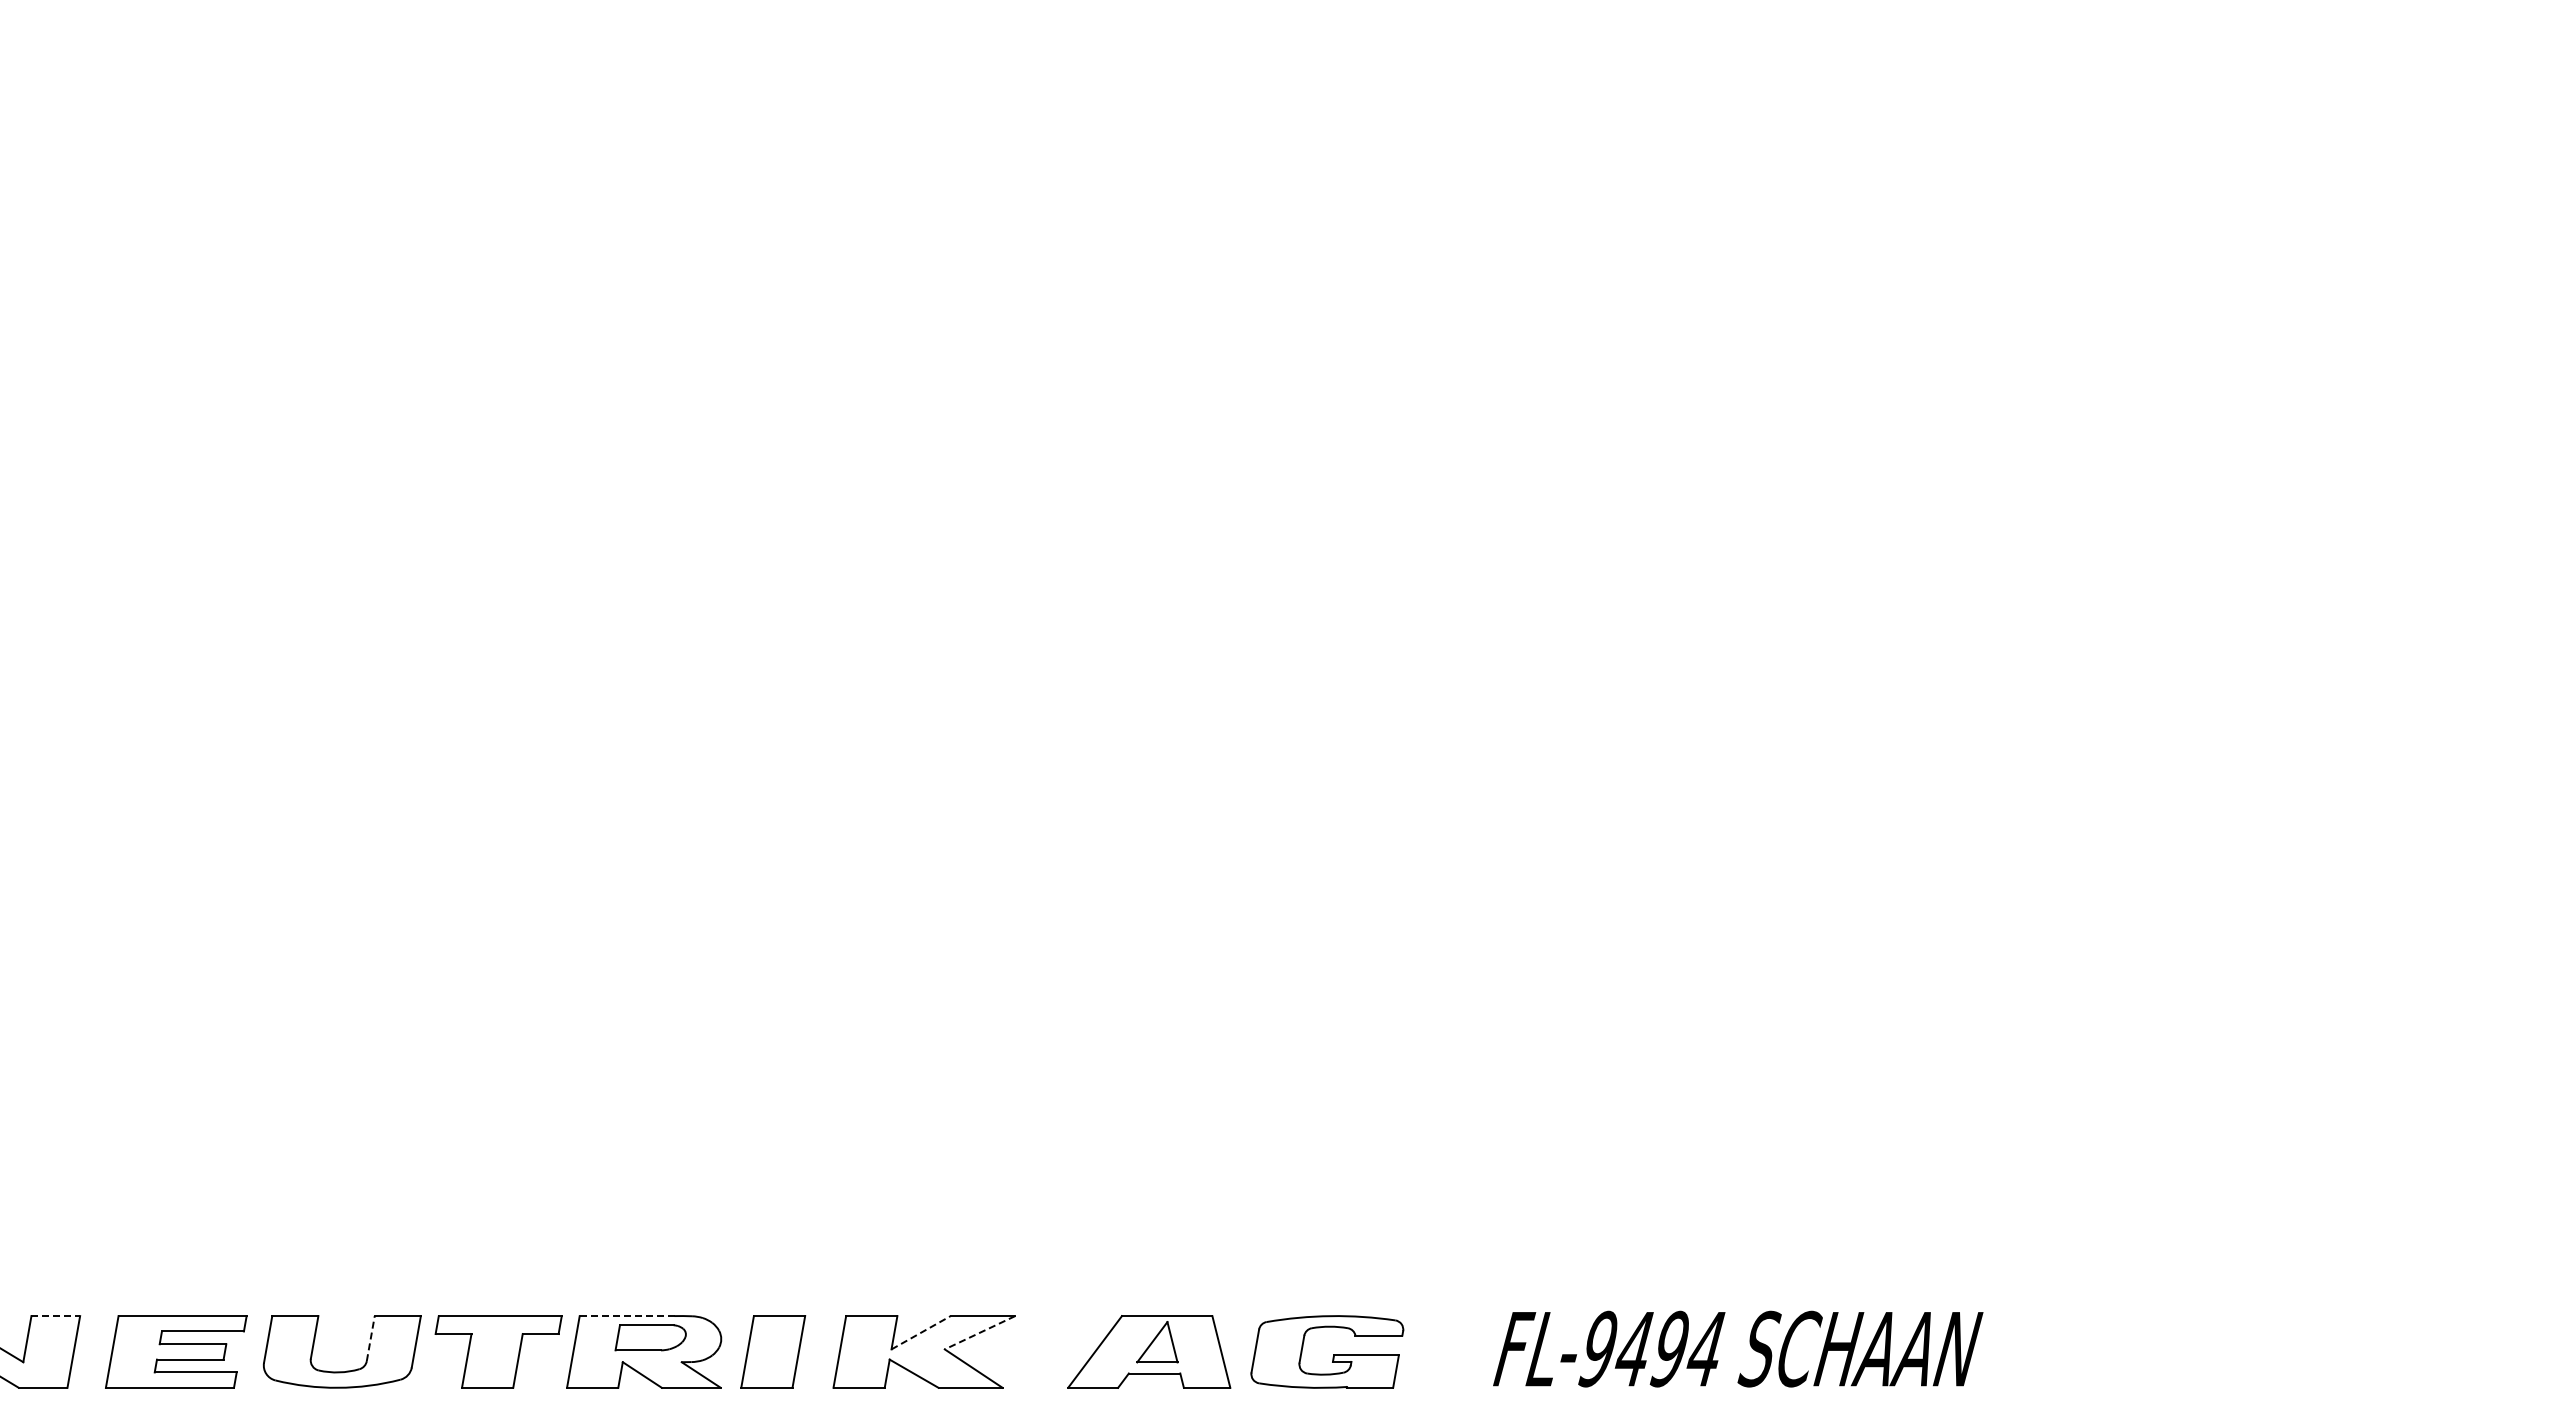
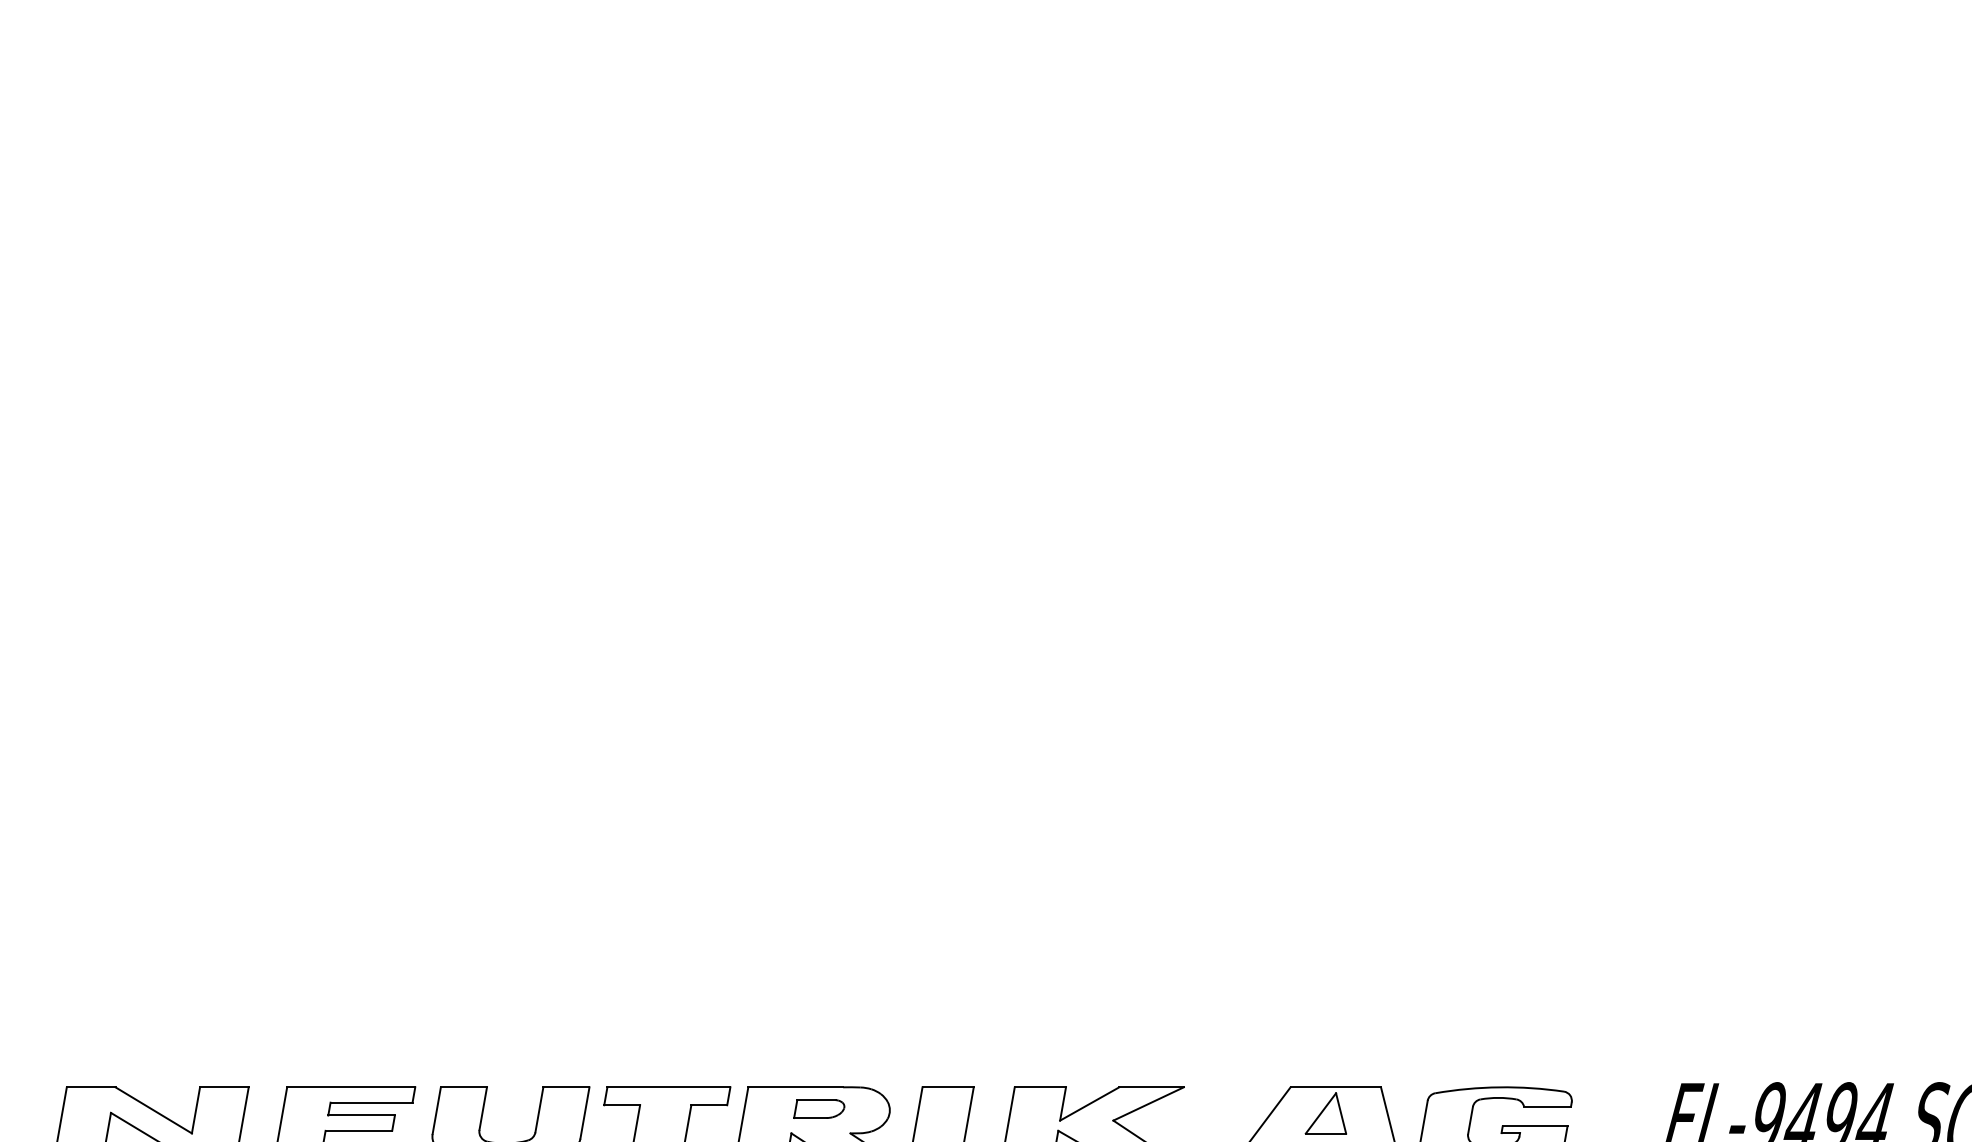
line: (56, 1316) -> (225, 1087), dashed -> solid
line: (626, 1316) -> (795, 1087), dashed -> solid
line: (921, 1332) -> (1090, 1103), dashed -> solid
line: (980, 1332) -> (1149, 1103), dashed -> solid
part: (650, 1337) -> (819, 1108), size x0.71
line: (370, 1338) -> (539, 1109), dashed -> solid

